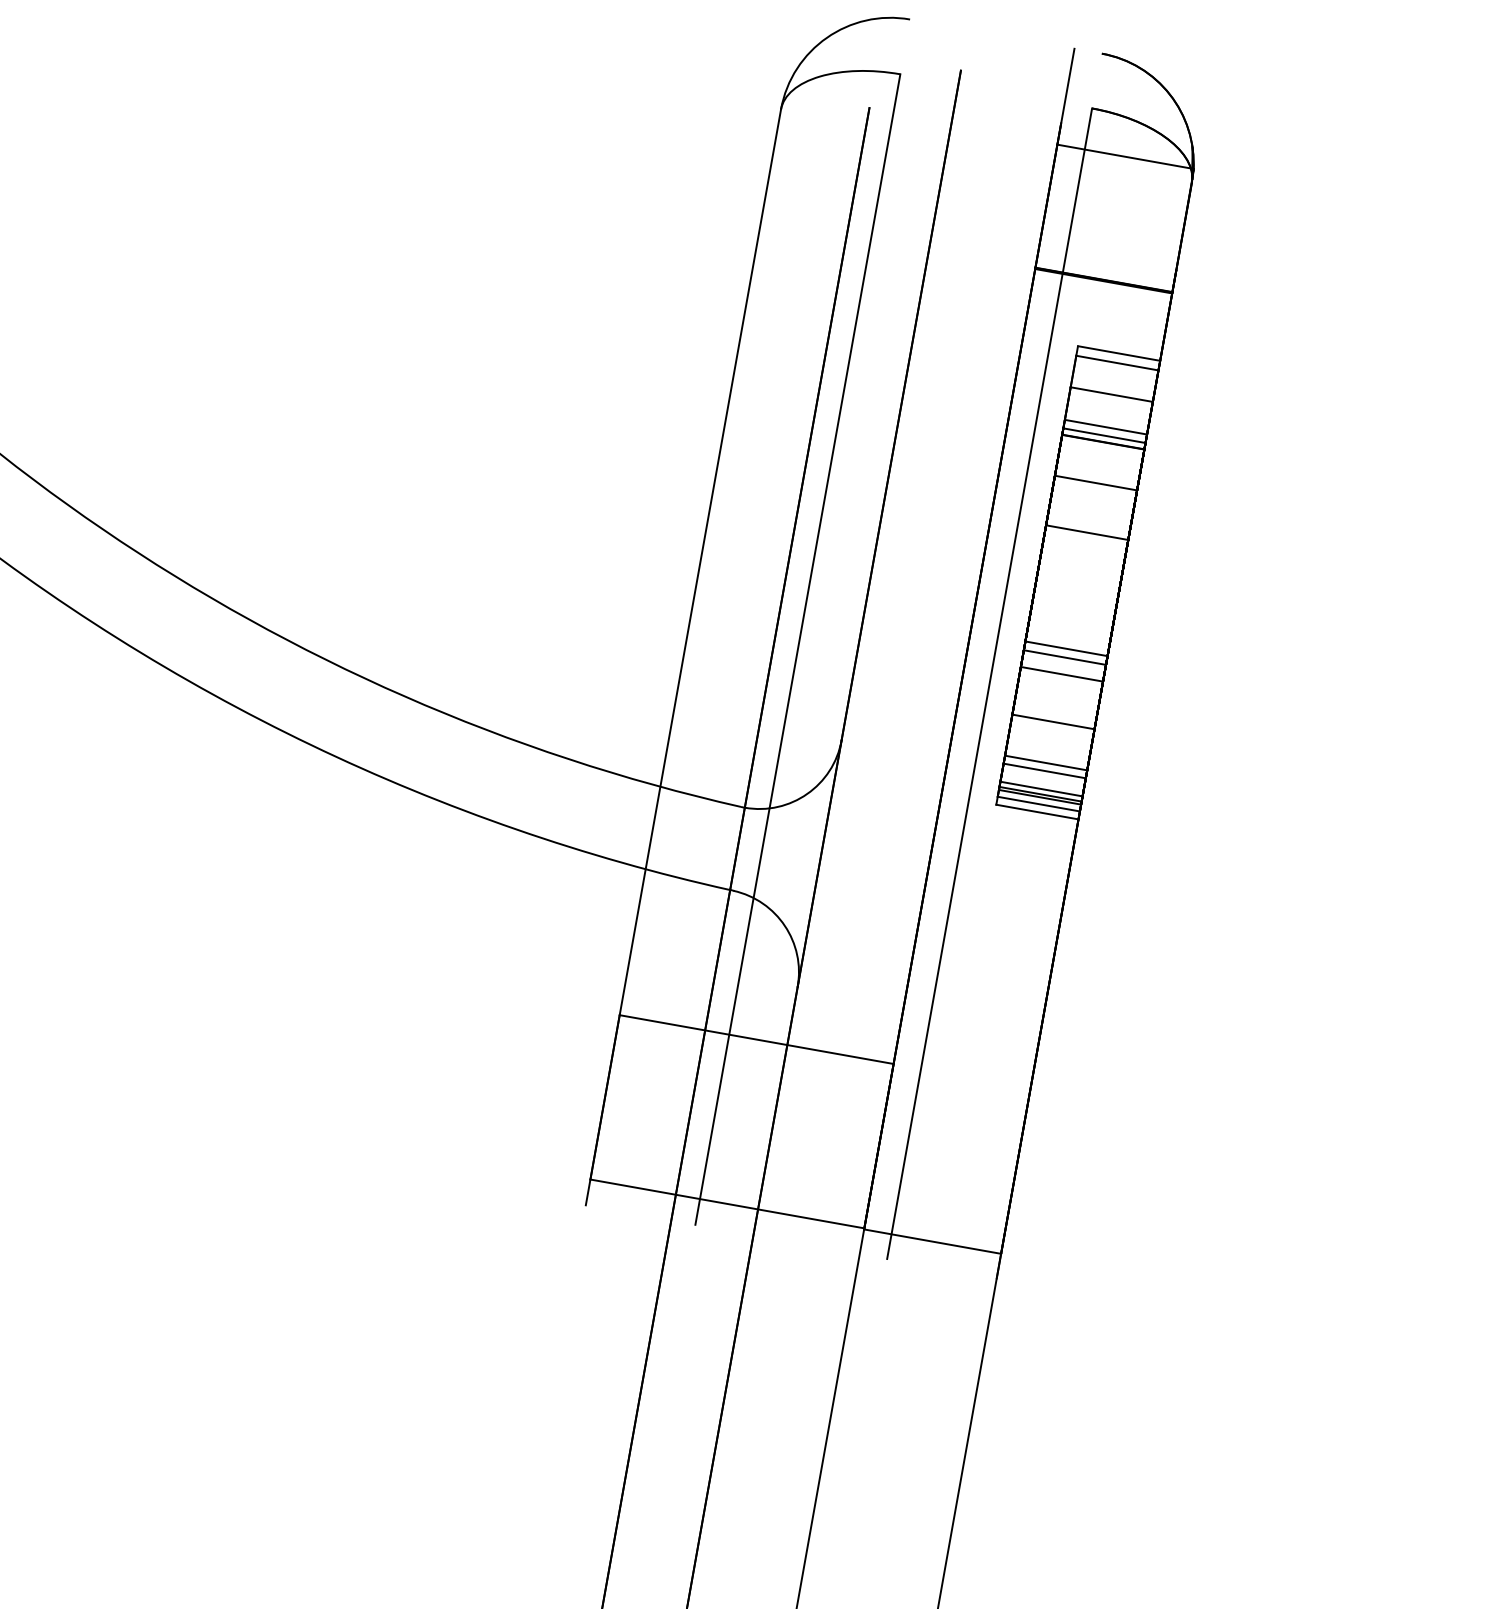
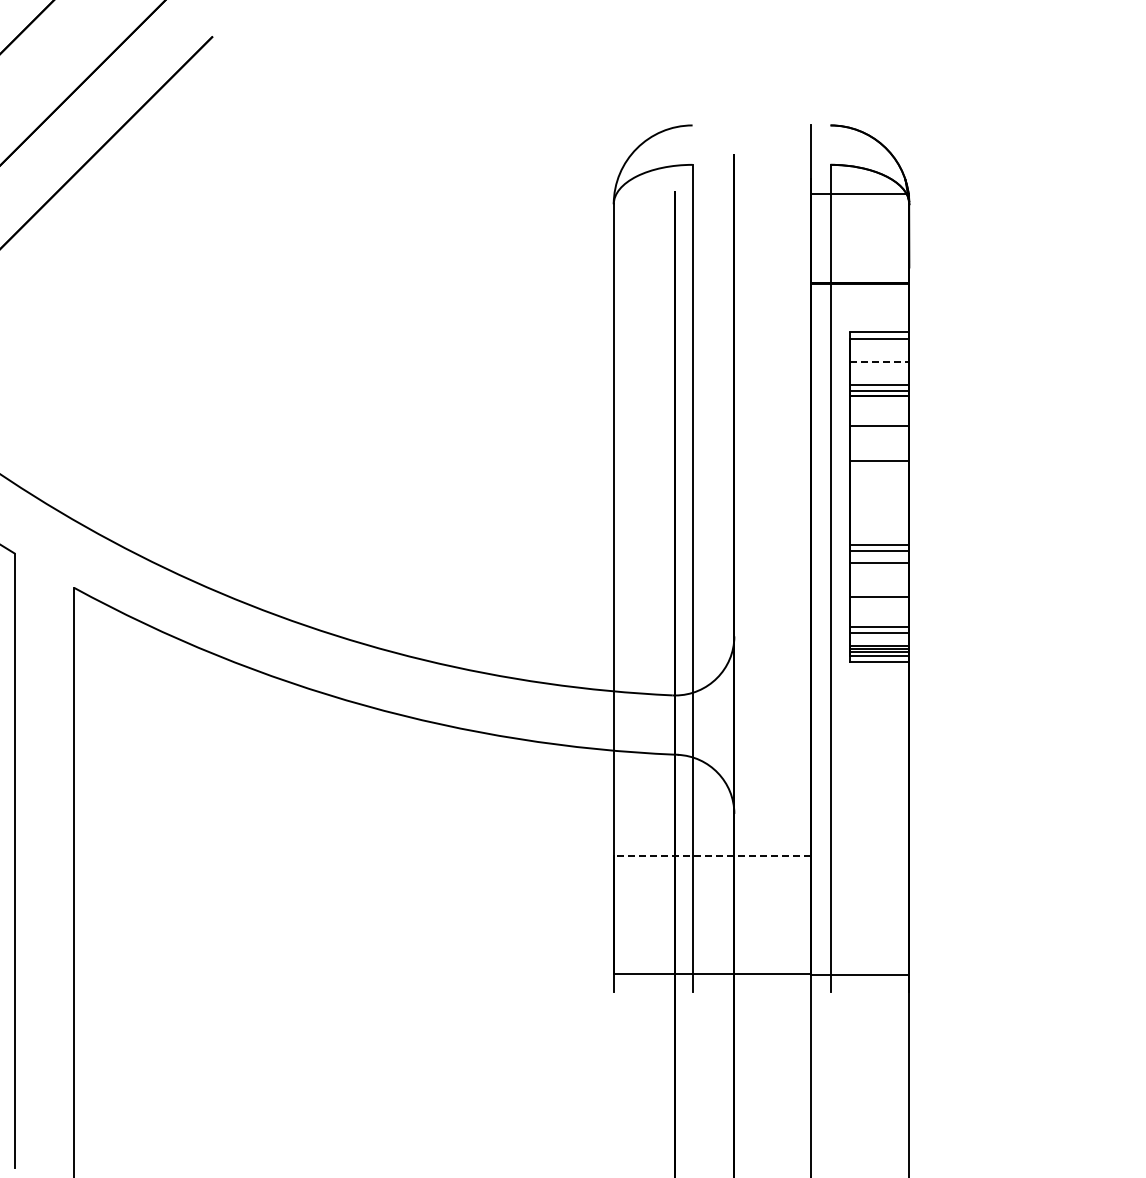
line: (1111, 393) -> (879, 361), solid -> dashed
line: (756, 1039) -> (712, 855), solid -> dashed

